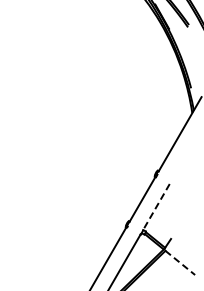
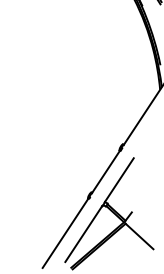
line: (156, 207) -> (119, 180), dashed -> solid
line: (180, 263) -> (139, 237), dashed -> solid

